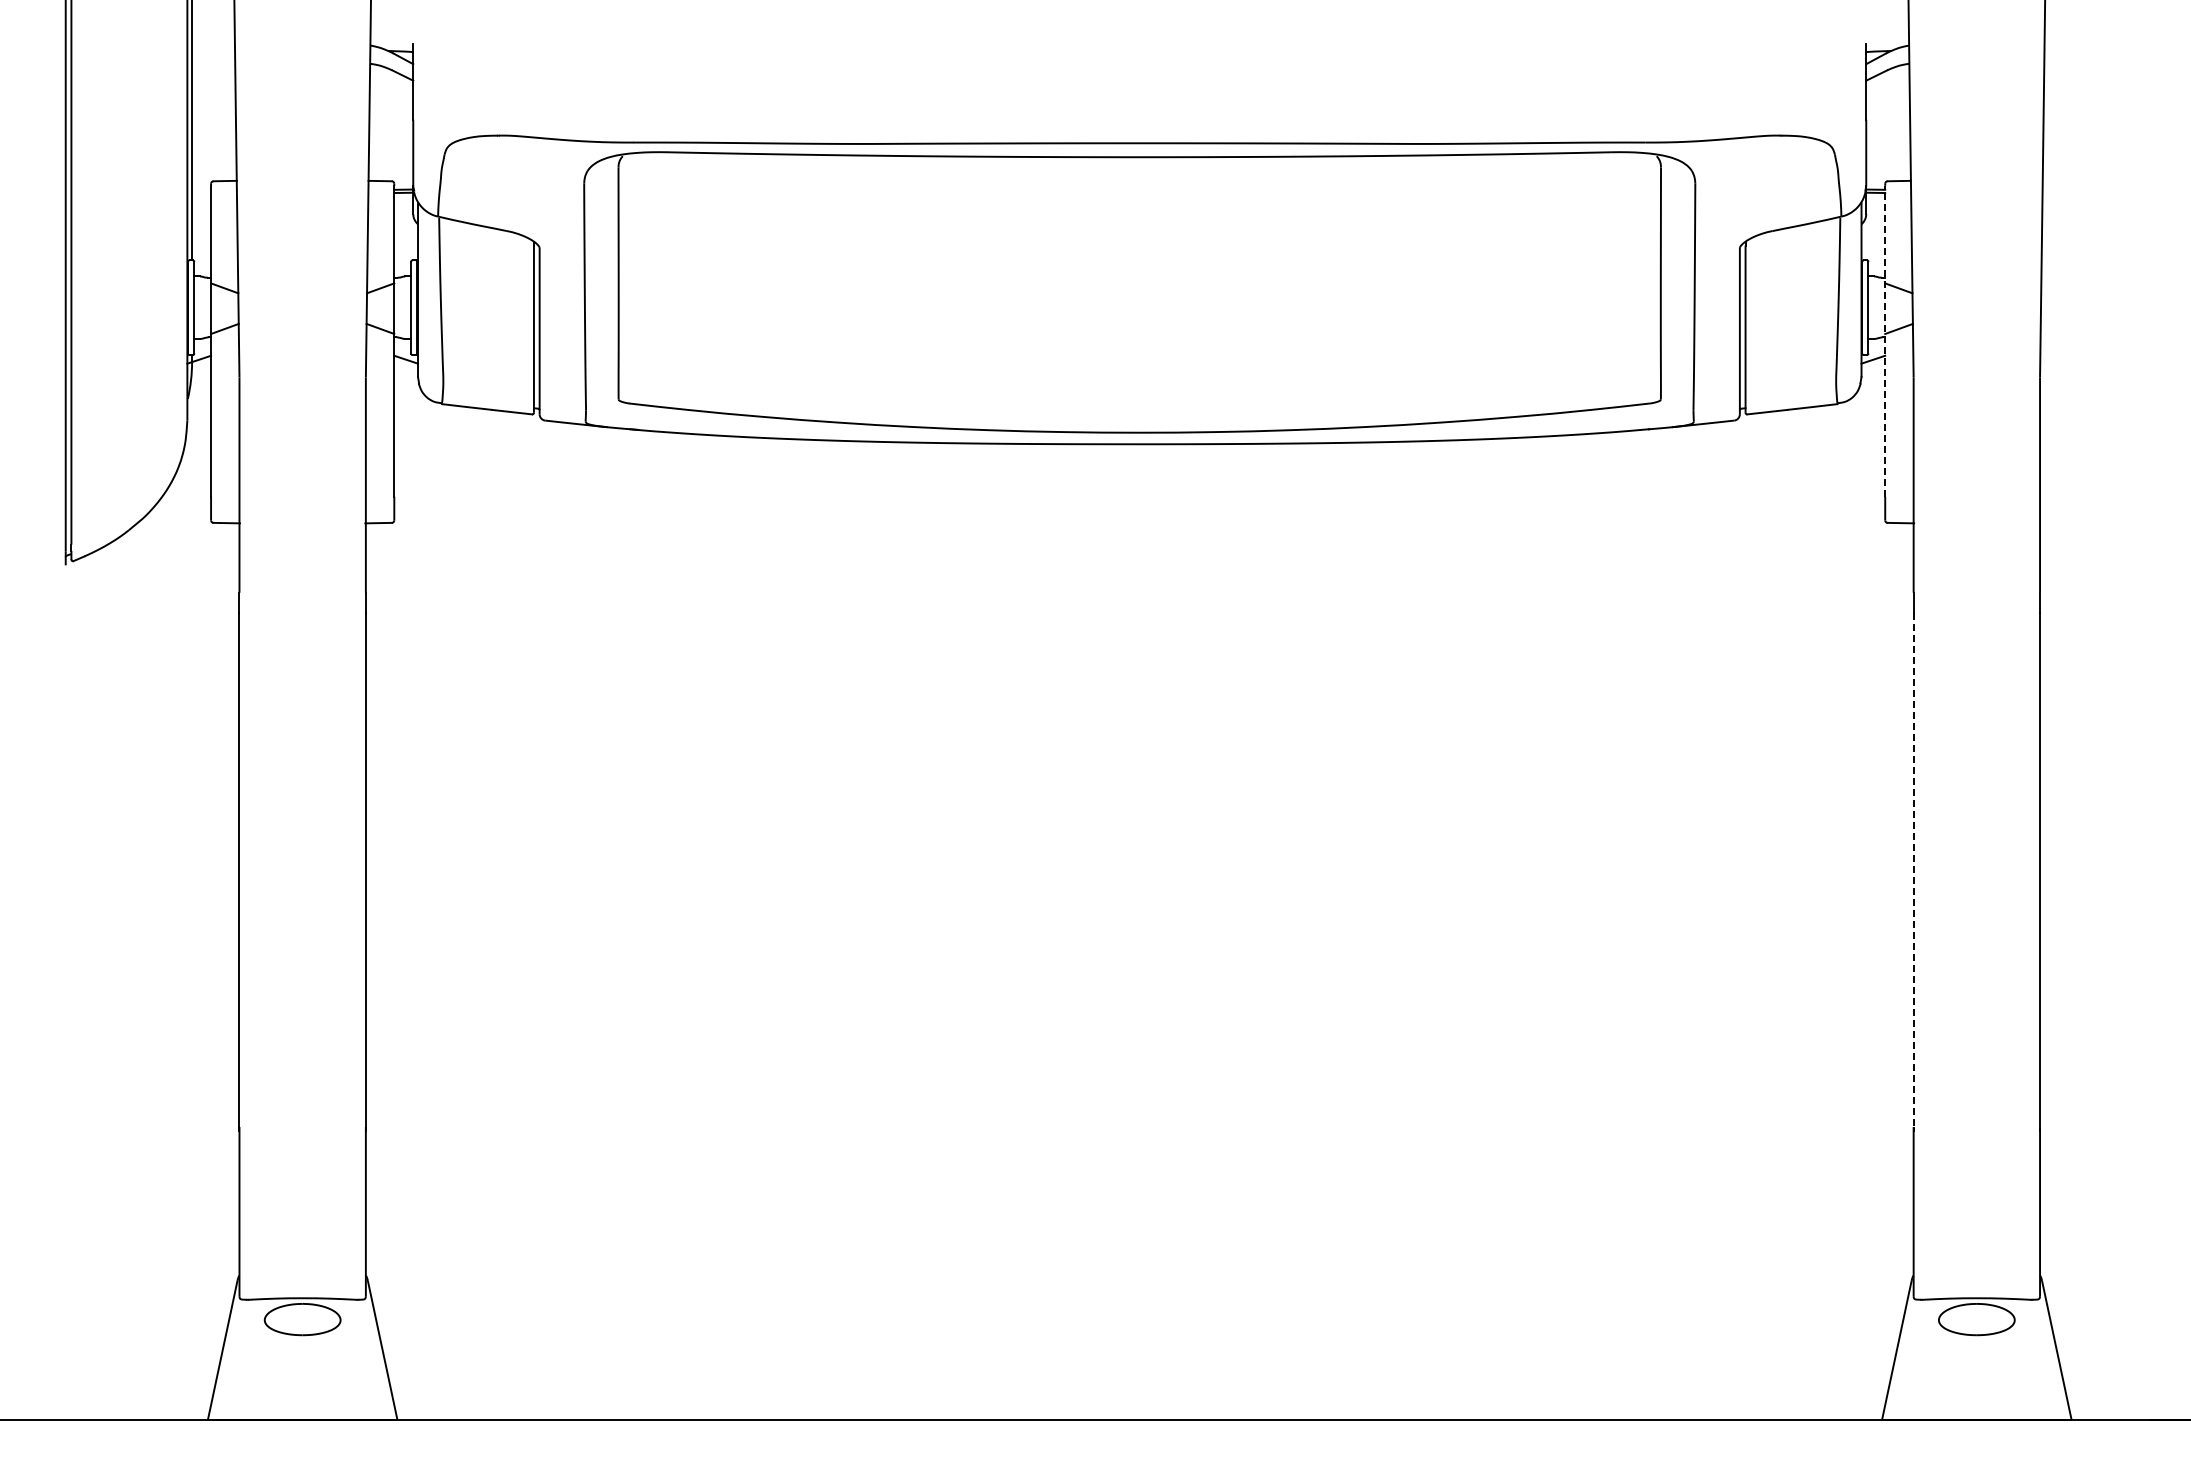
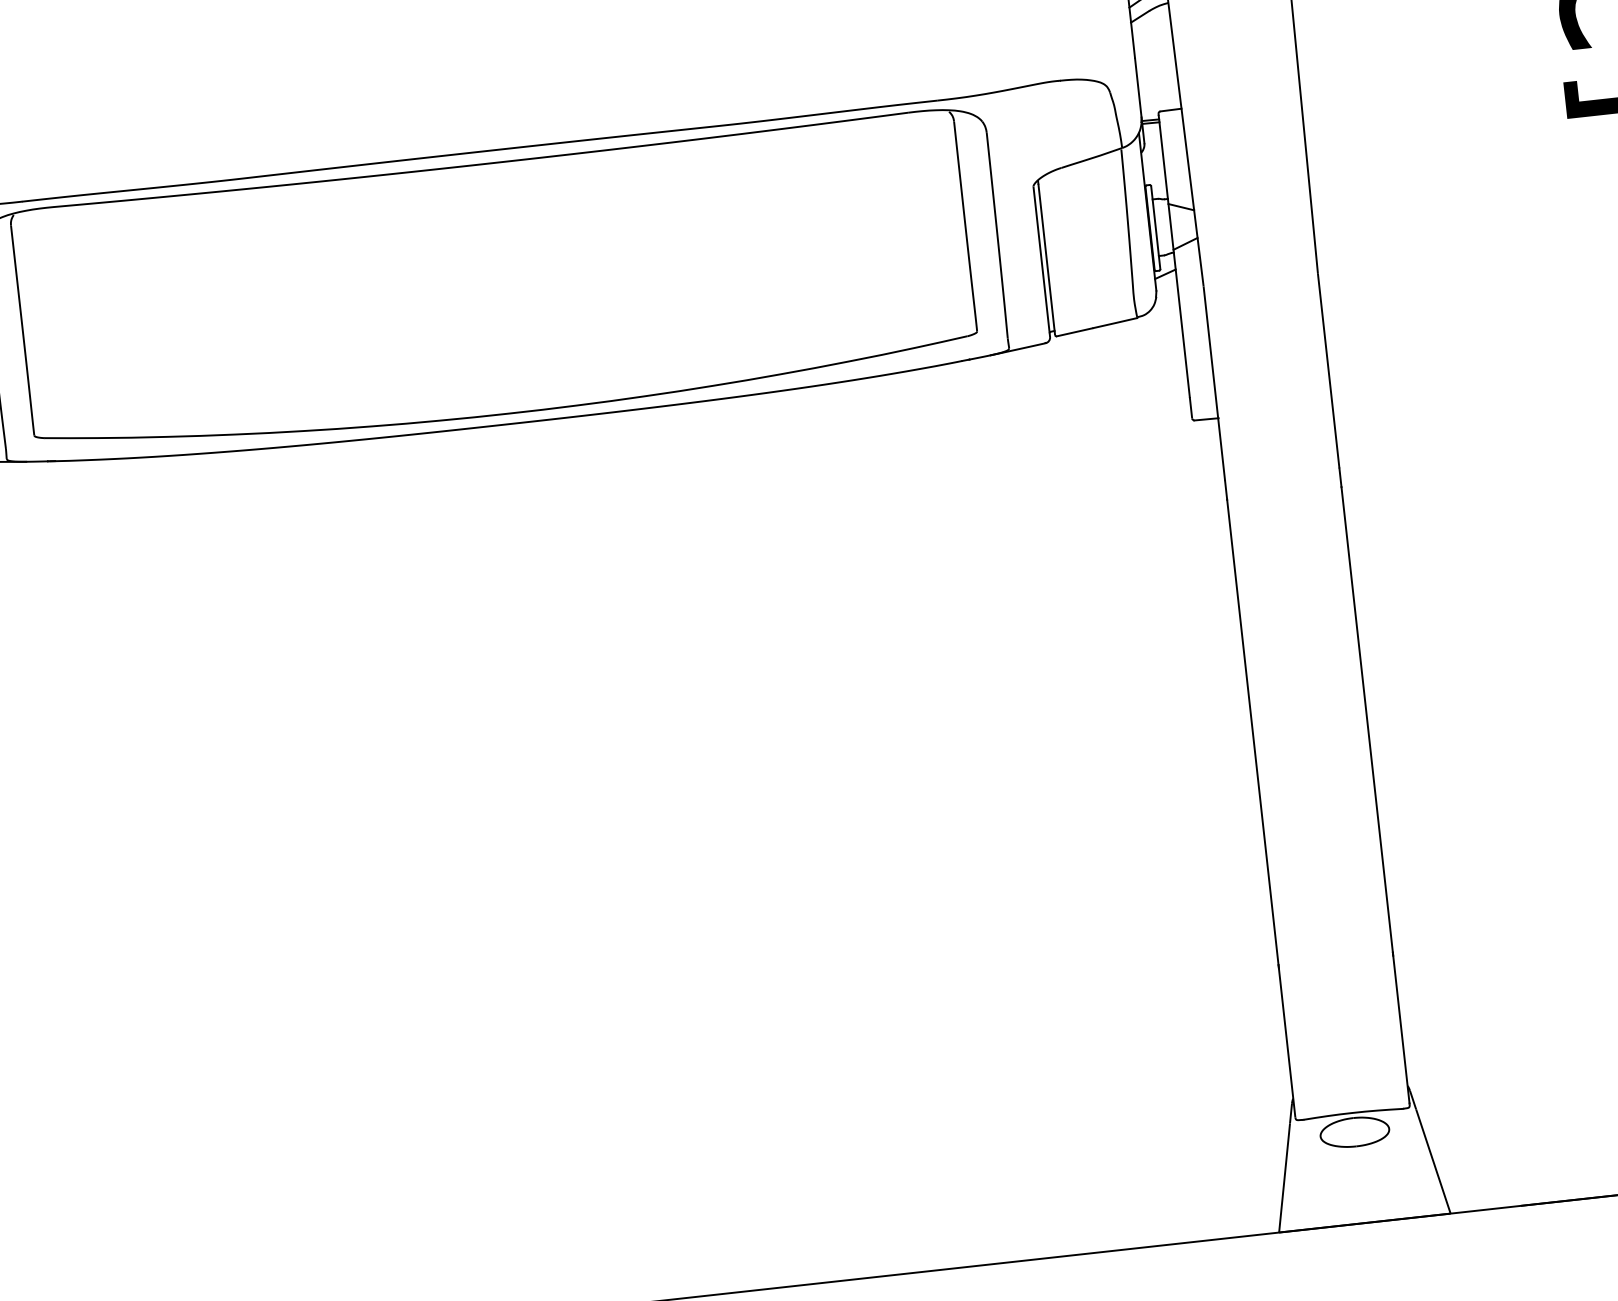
line: (1885, 340) -> (1174, 255), dashed -> solid
line: (1913, 870) -> (1252, 732), dashed -> solid

